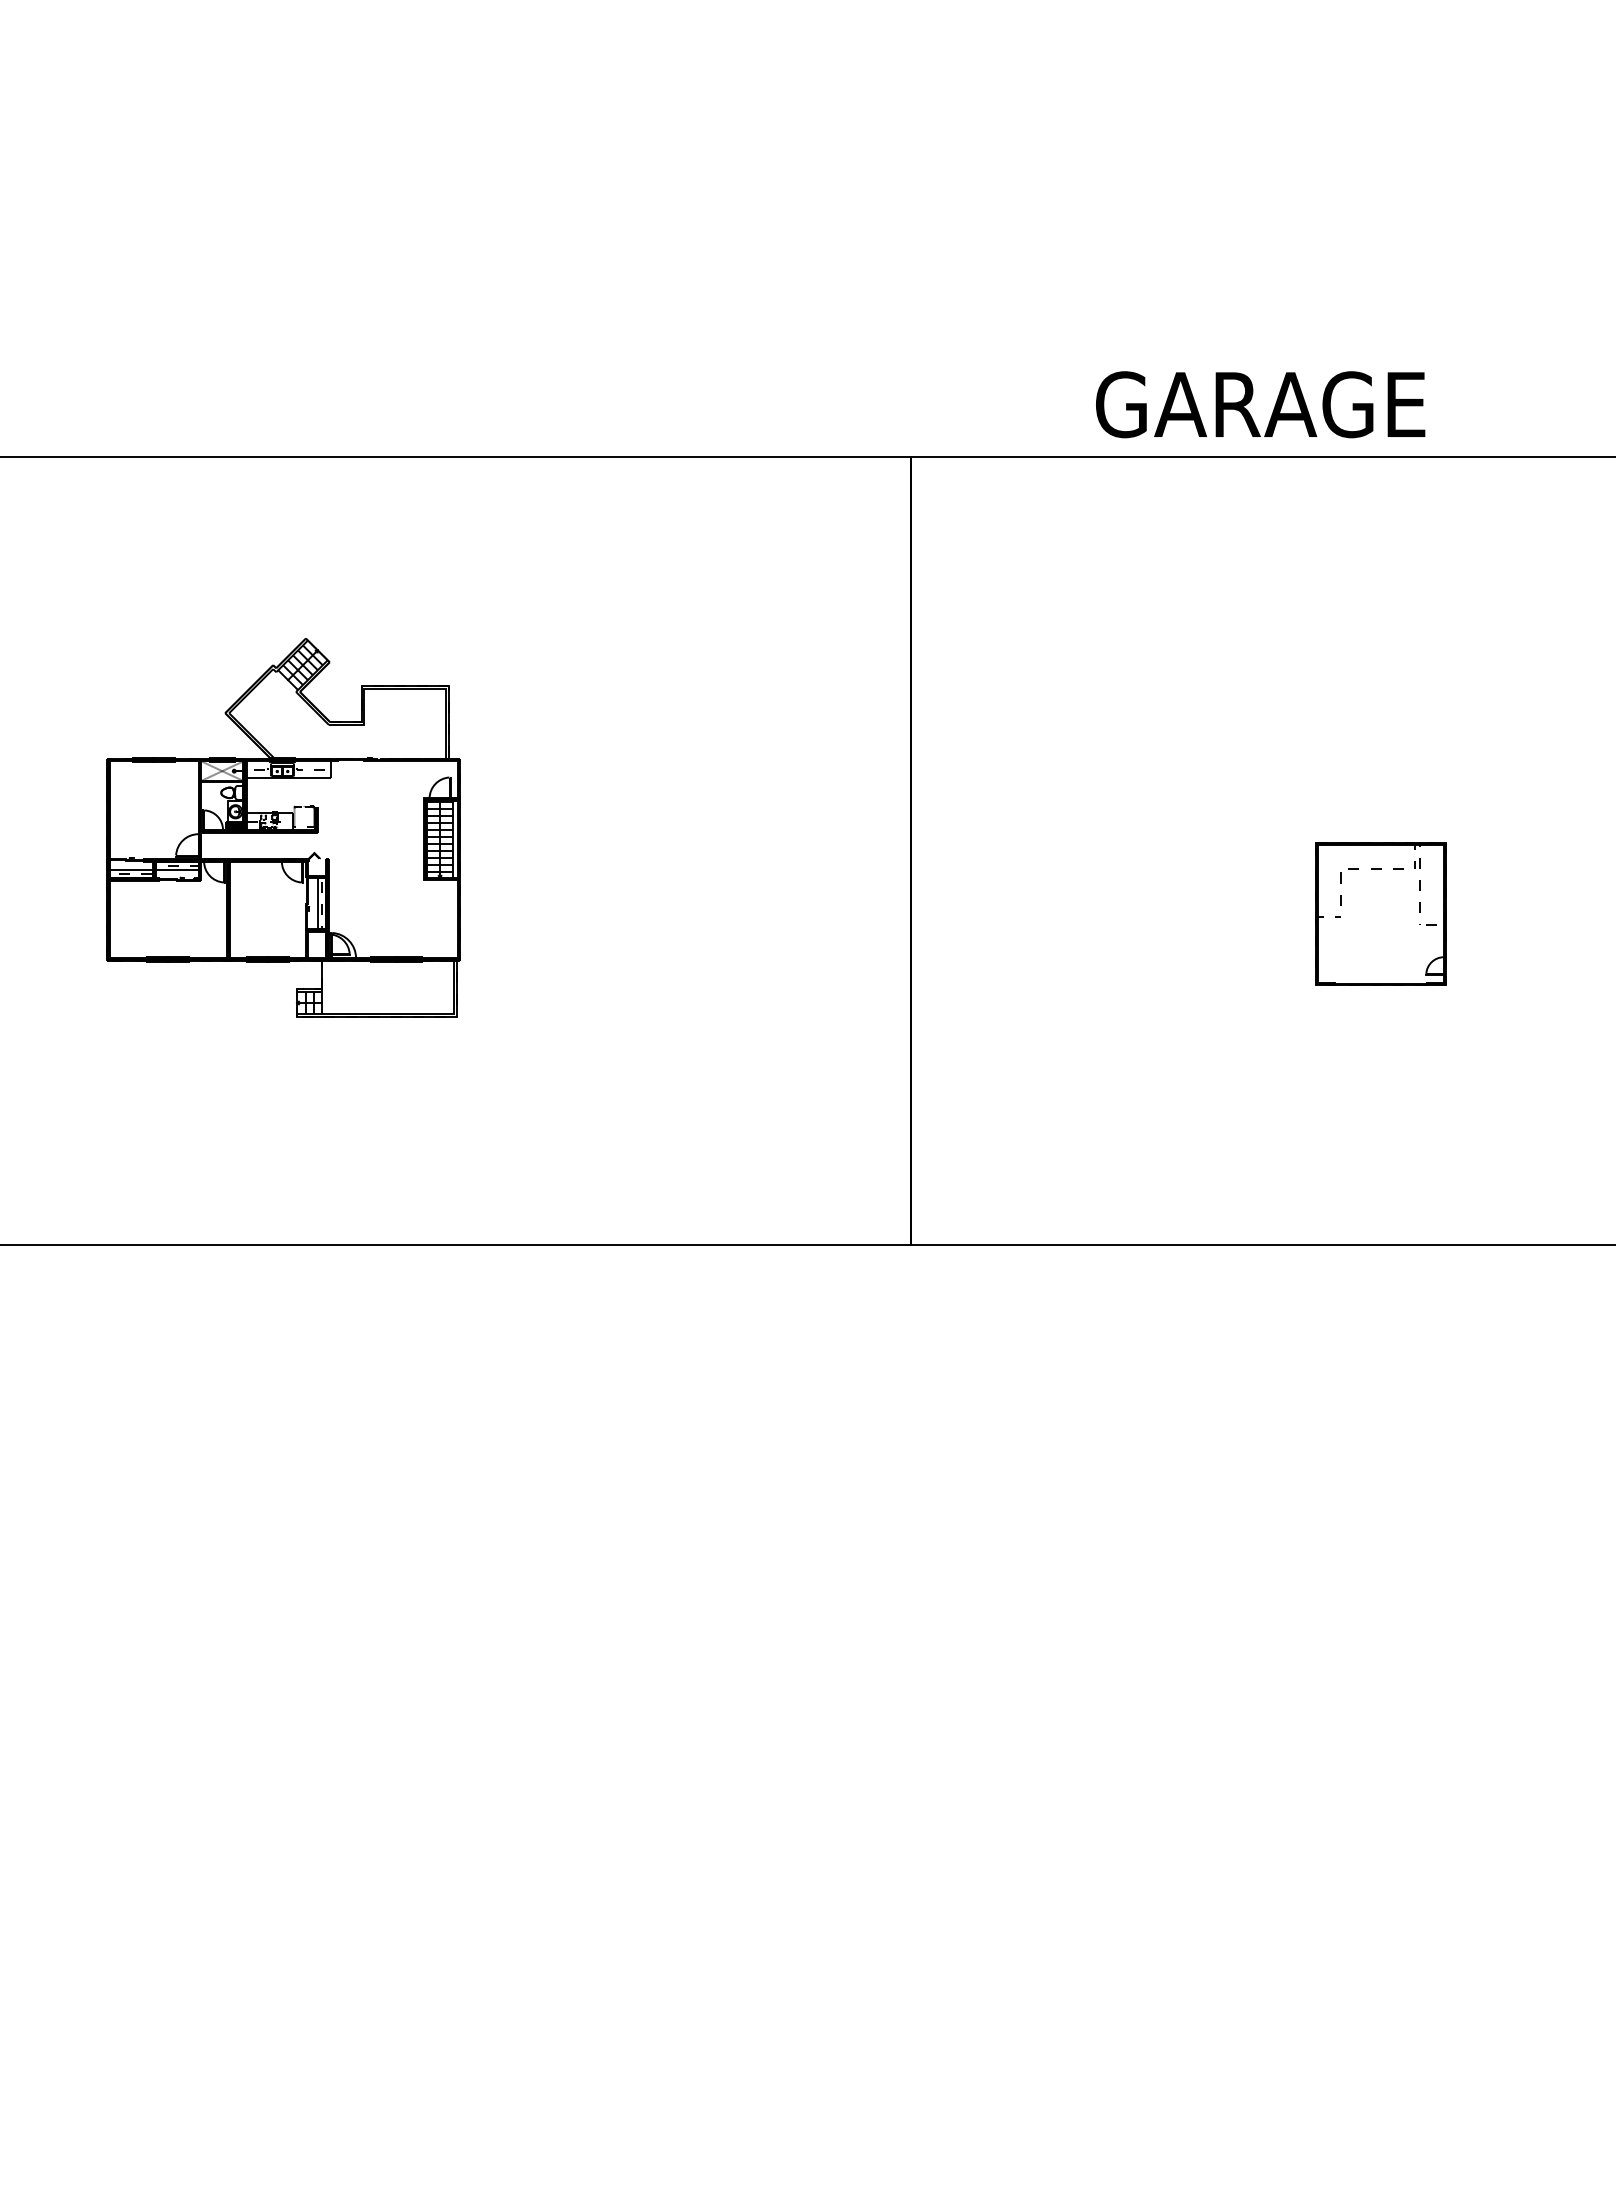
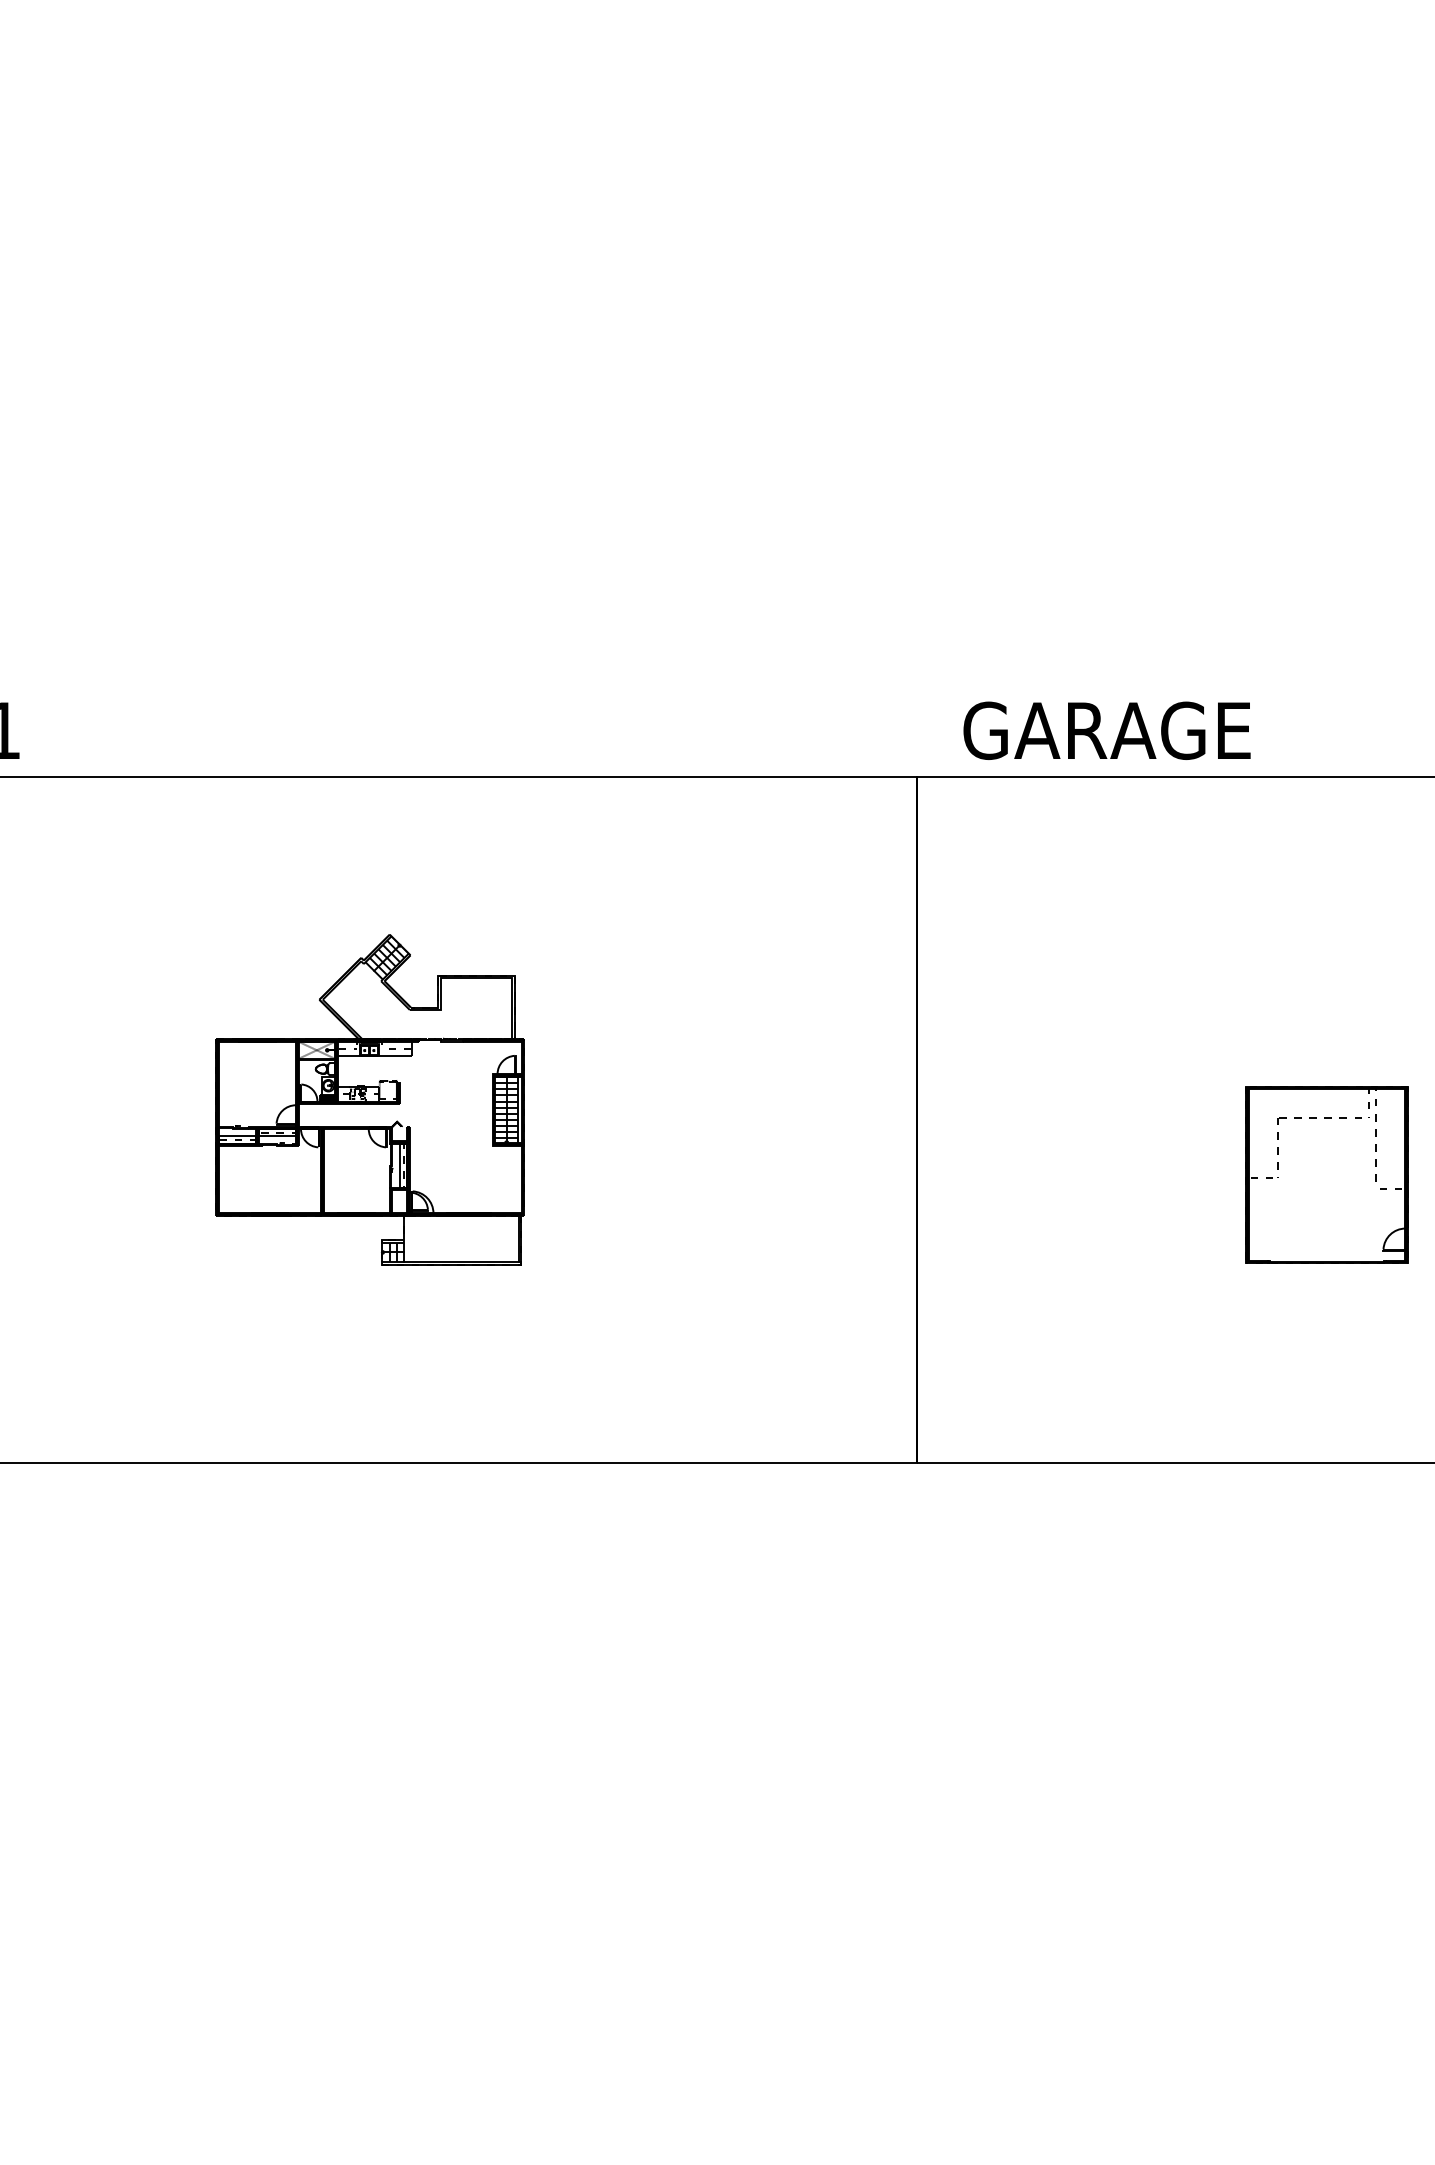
text: (1259, 404) -> (1106, 730), moved
part: (1380, 913) -> (1326, 1174), size x1.43

